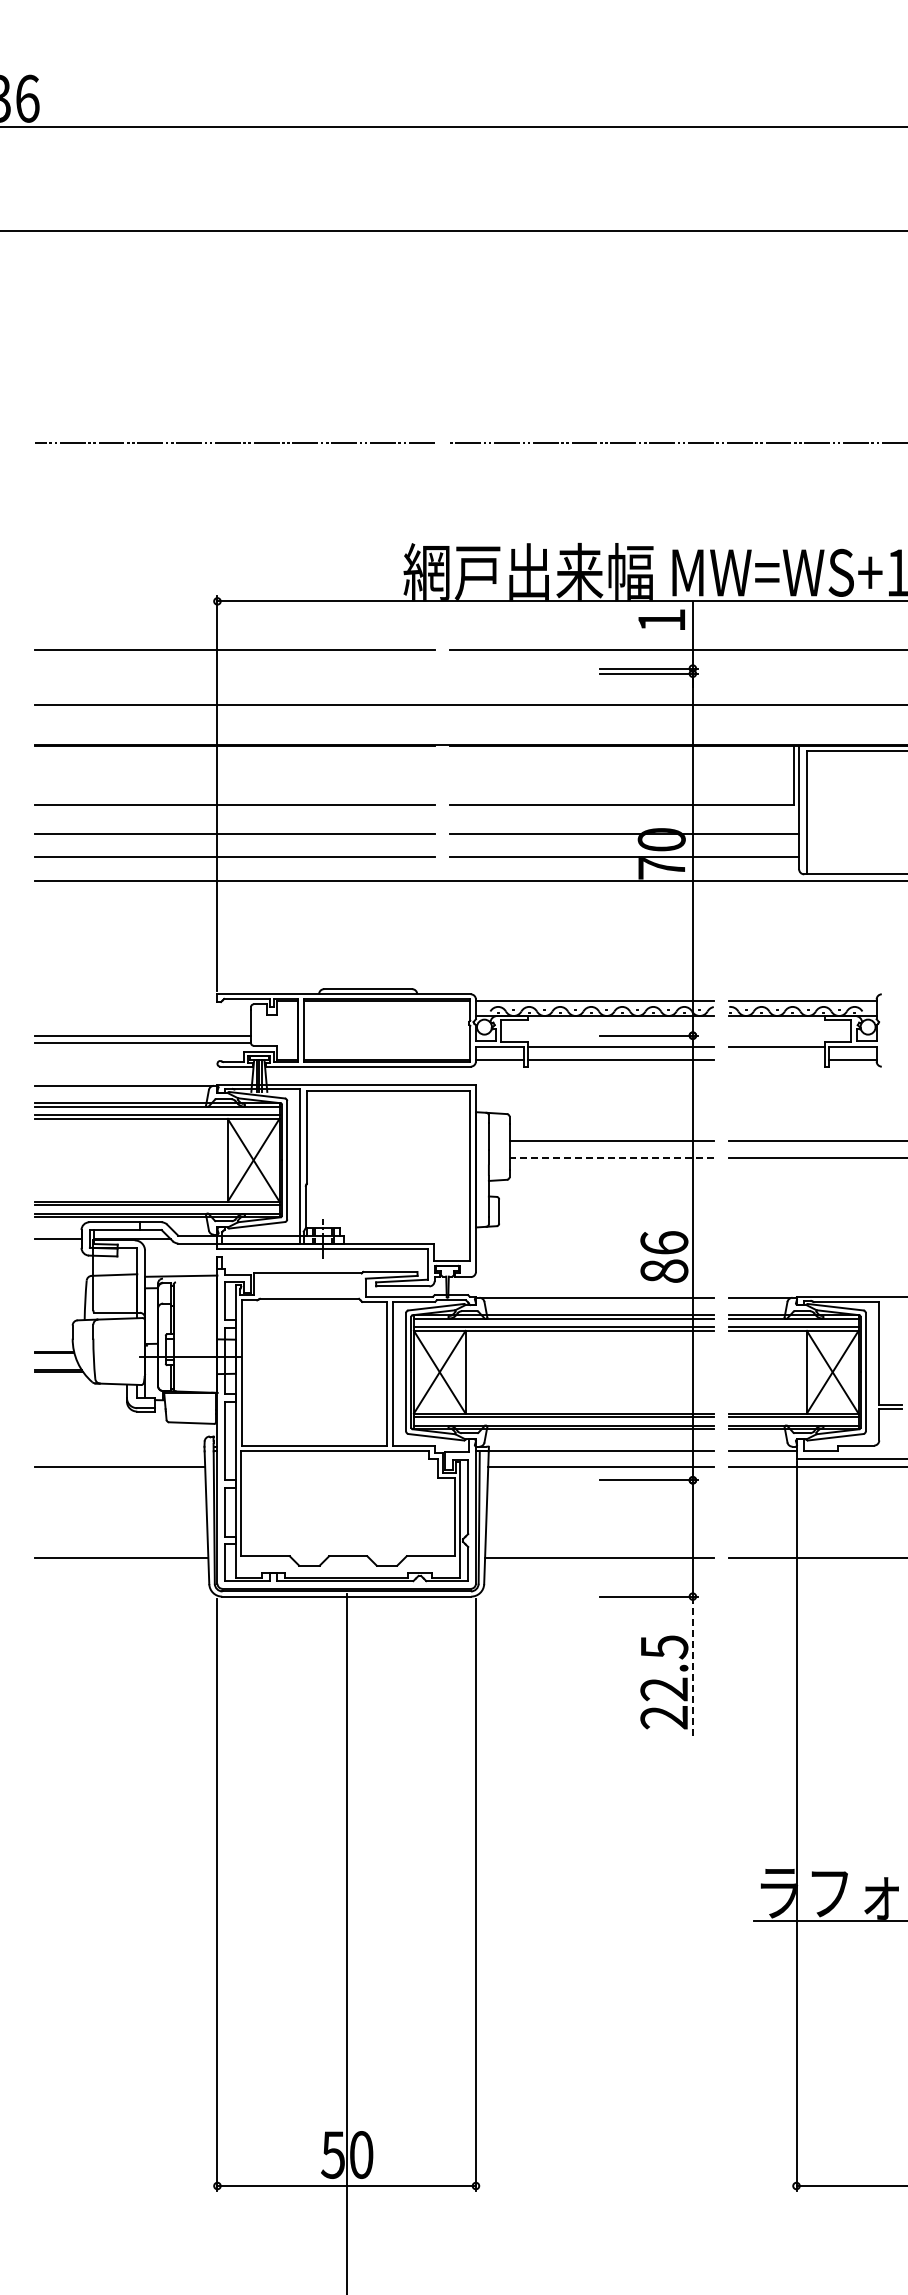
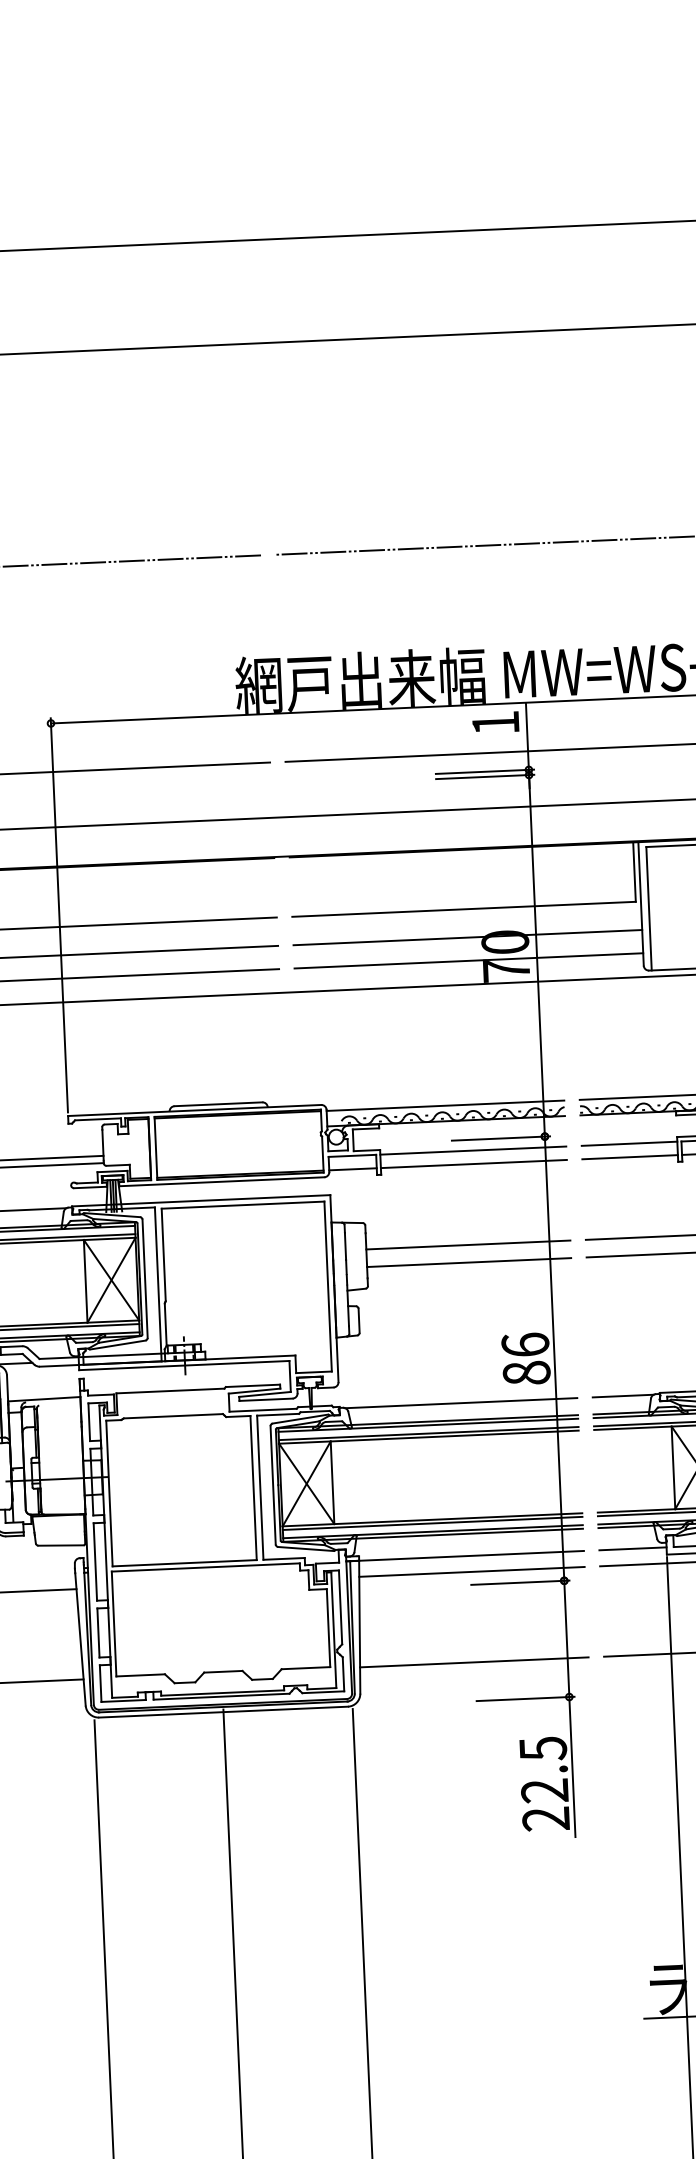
line: (776, 1059) -> (629, 1156), added
line: (611, 1158) -> (468, 1262), dashed -> solid
line: (692, 1667) -> (572, 1767), dashed -> solid

